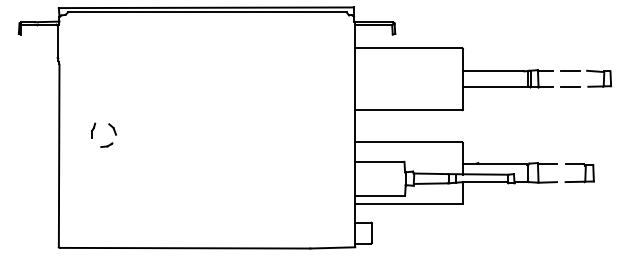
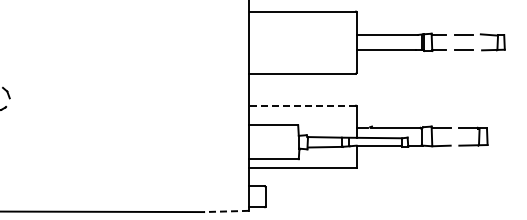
line: (408, 142) -> (302, 106), solid -> dashed
line: (332, 247) -> (226, 211), solid -> dashed

